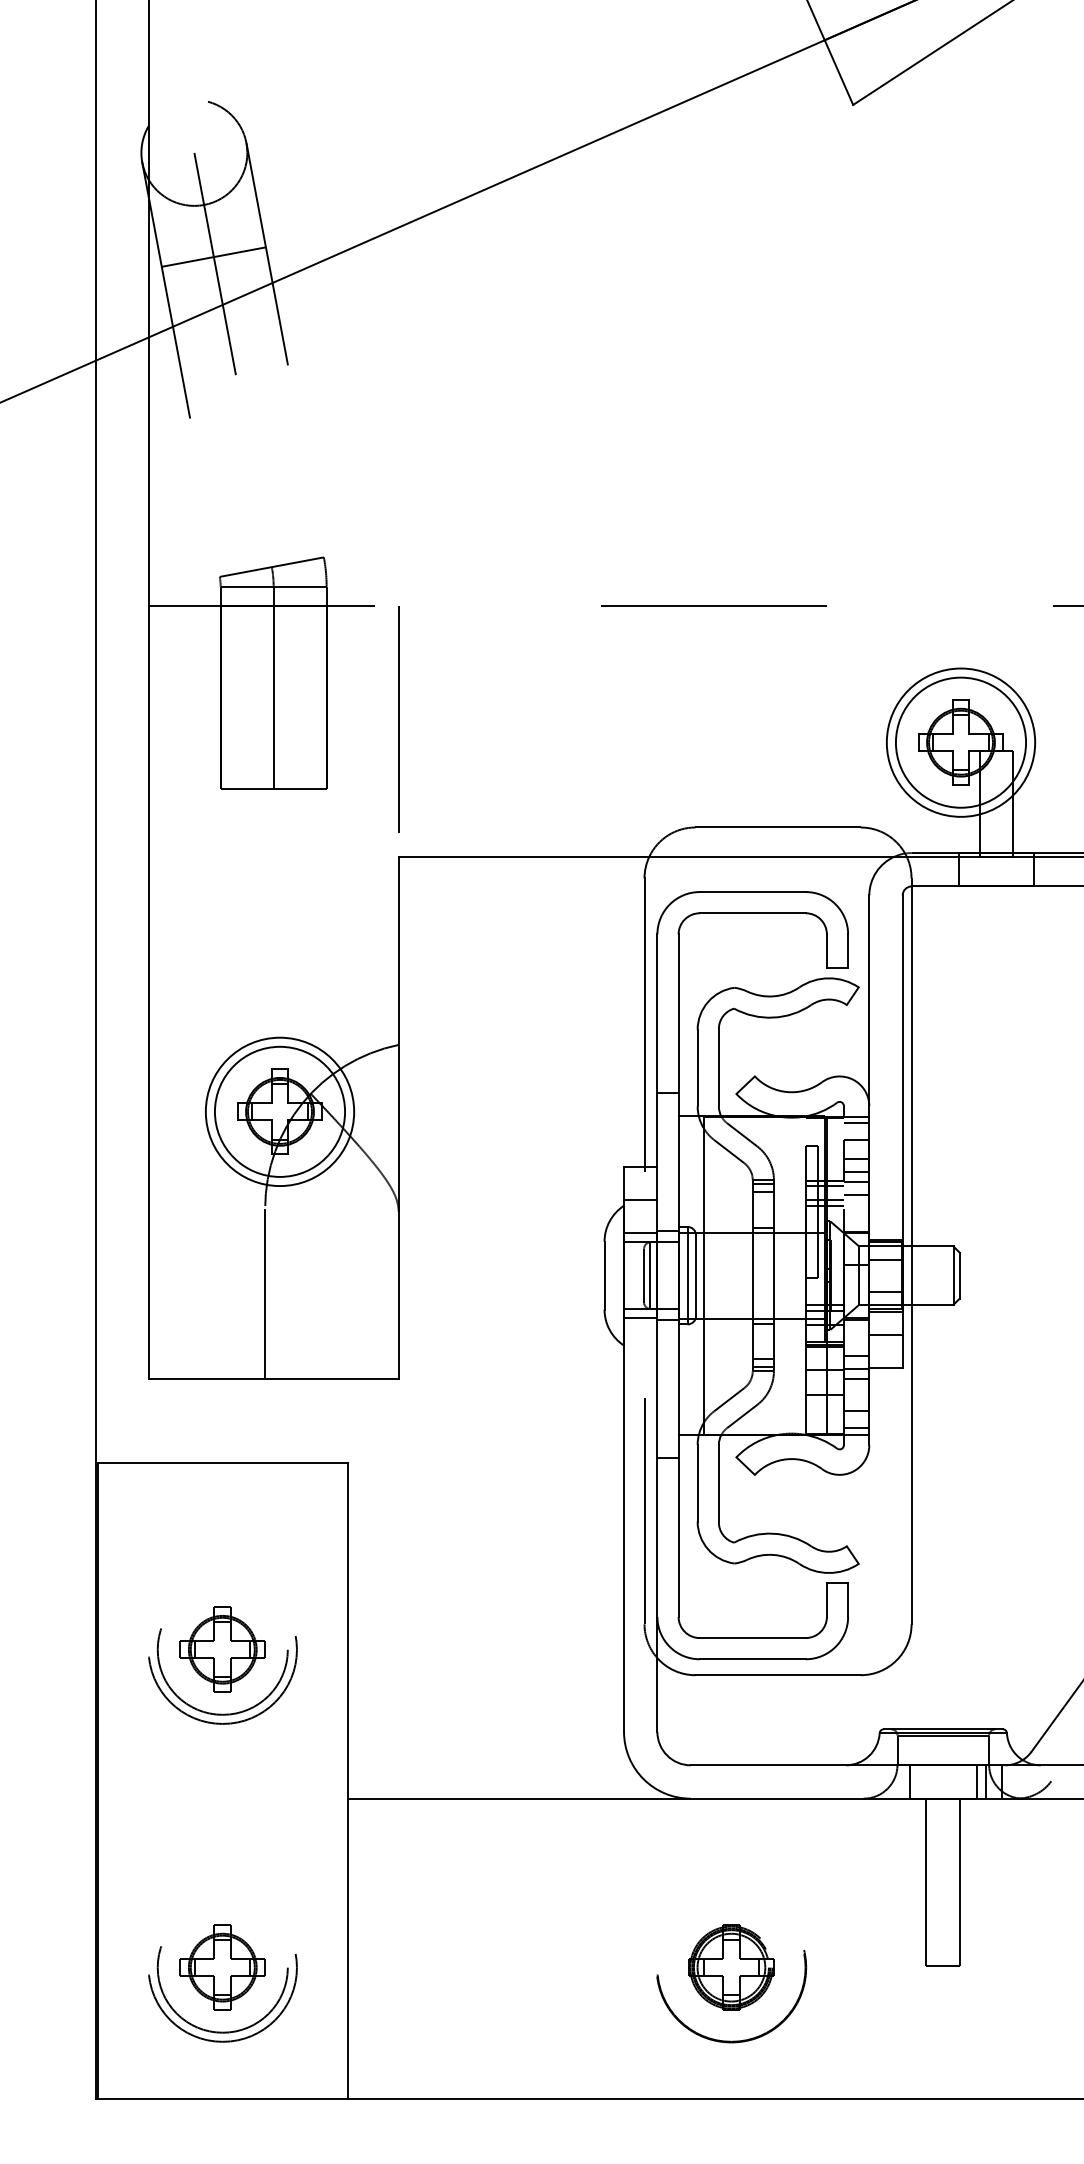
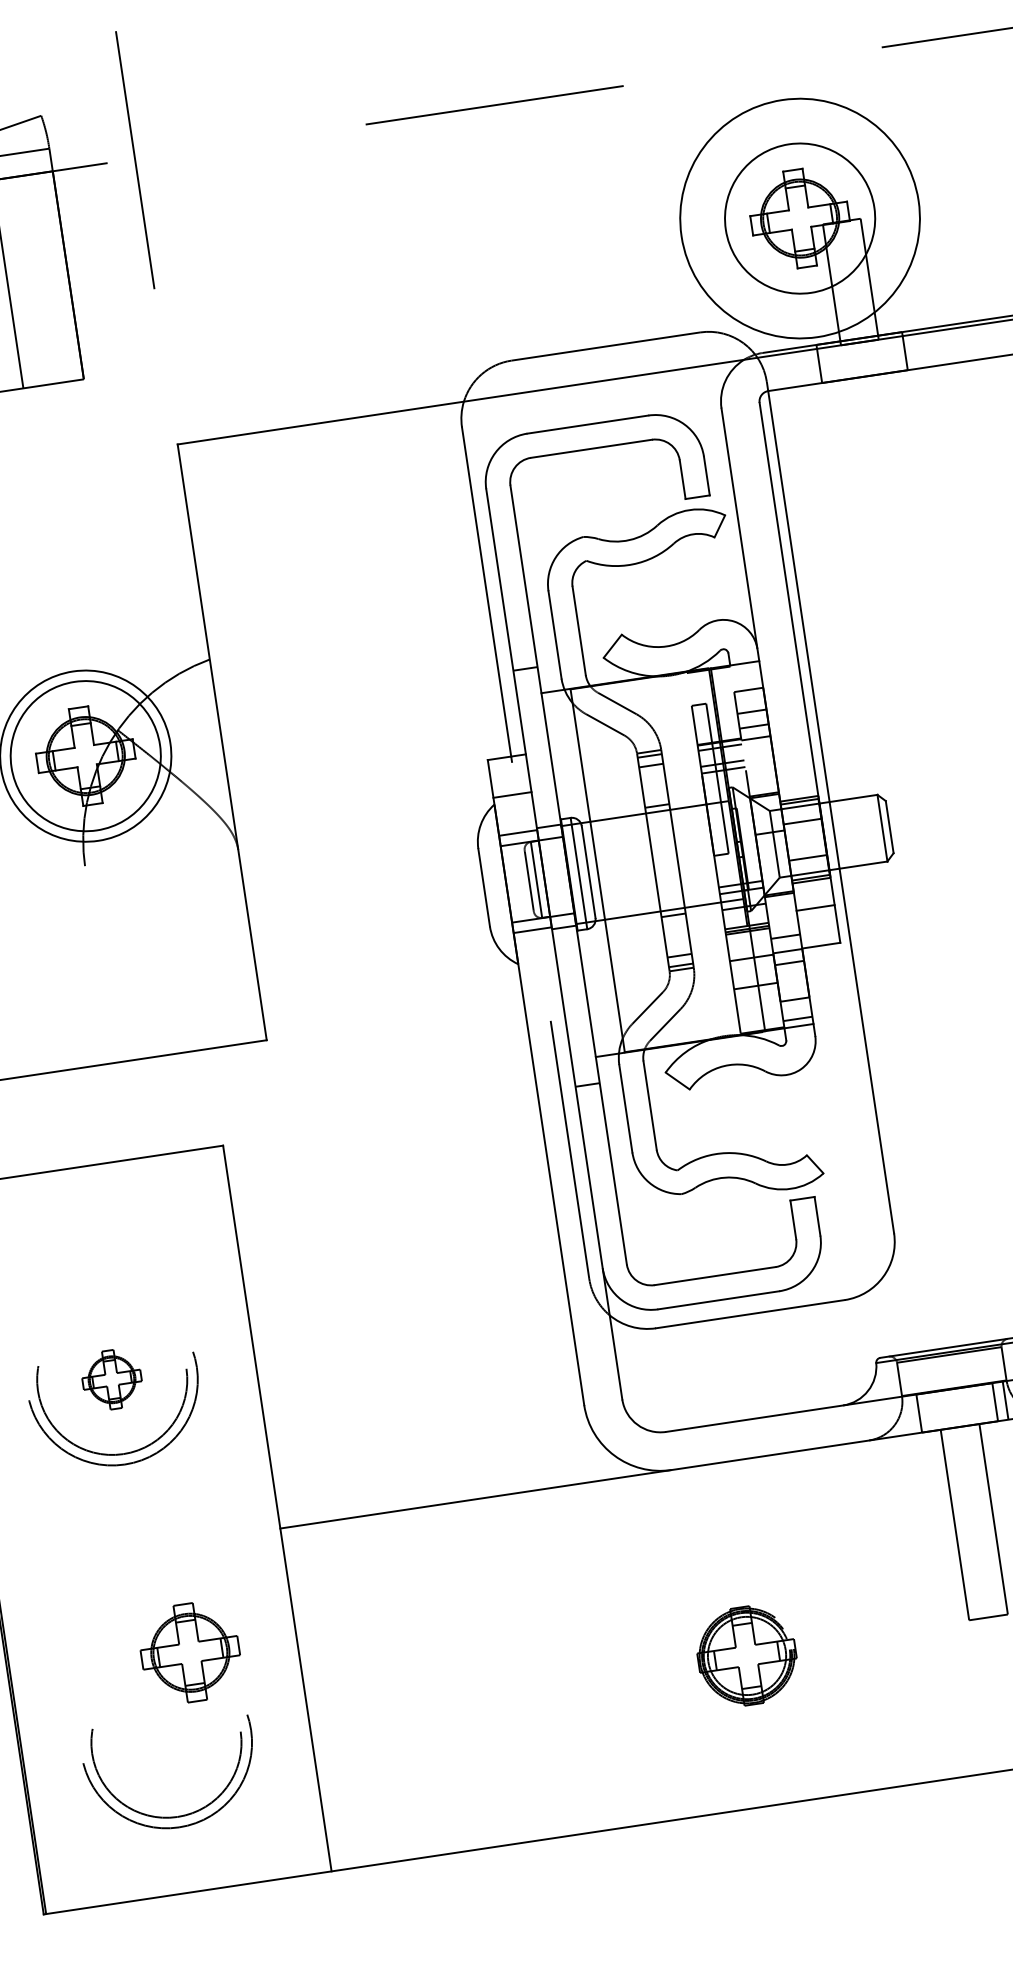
line: (398, 719) -> (134, 160), moved
circle: (960, 742) -> (799, 218), size x1.4
line: (856, 1123) -> (745, 671), removed
line: (856, 1195) -> (758, 753), removed
line: (265, 1293) -> (100, 965), removed
part: (222, 1649) -> (111, 1379), size x0.6
part: (222, 1967) -> (190, 1652), moved
part: (731, 2040) -> (759, 1739), removed

